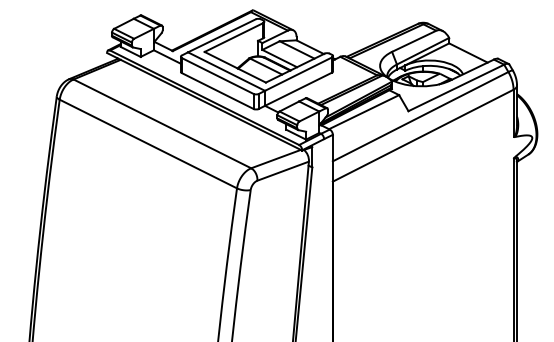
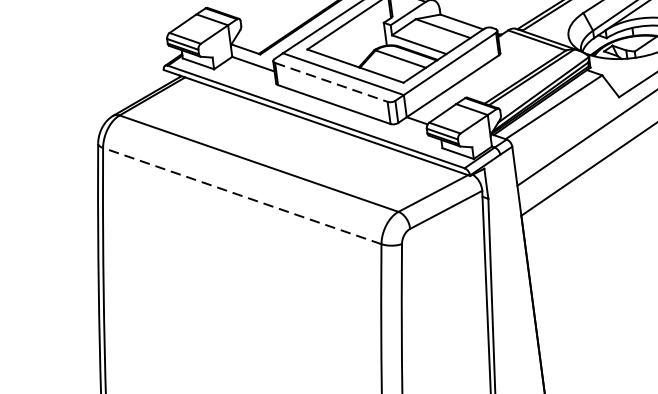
line: (218, 76) -> (332, 82), solid -> dashed
line: (147, 143) -> (240, 195), solid -> dashed

